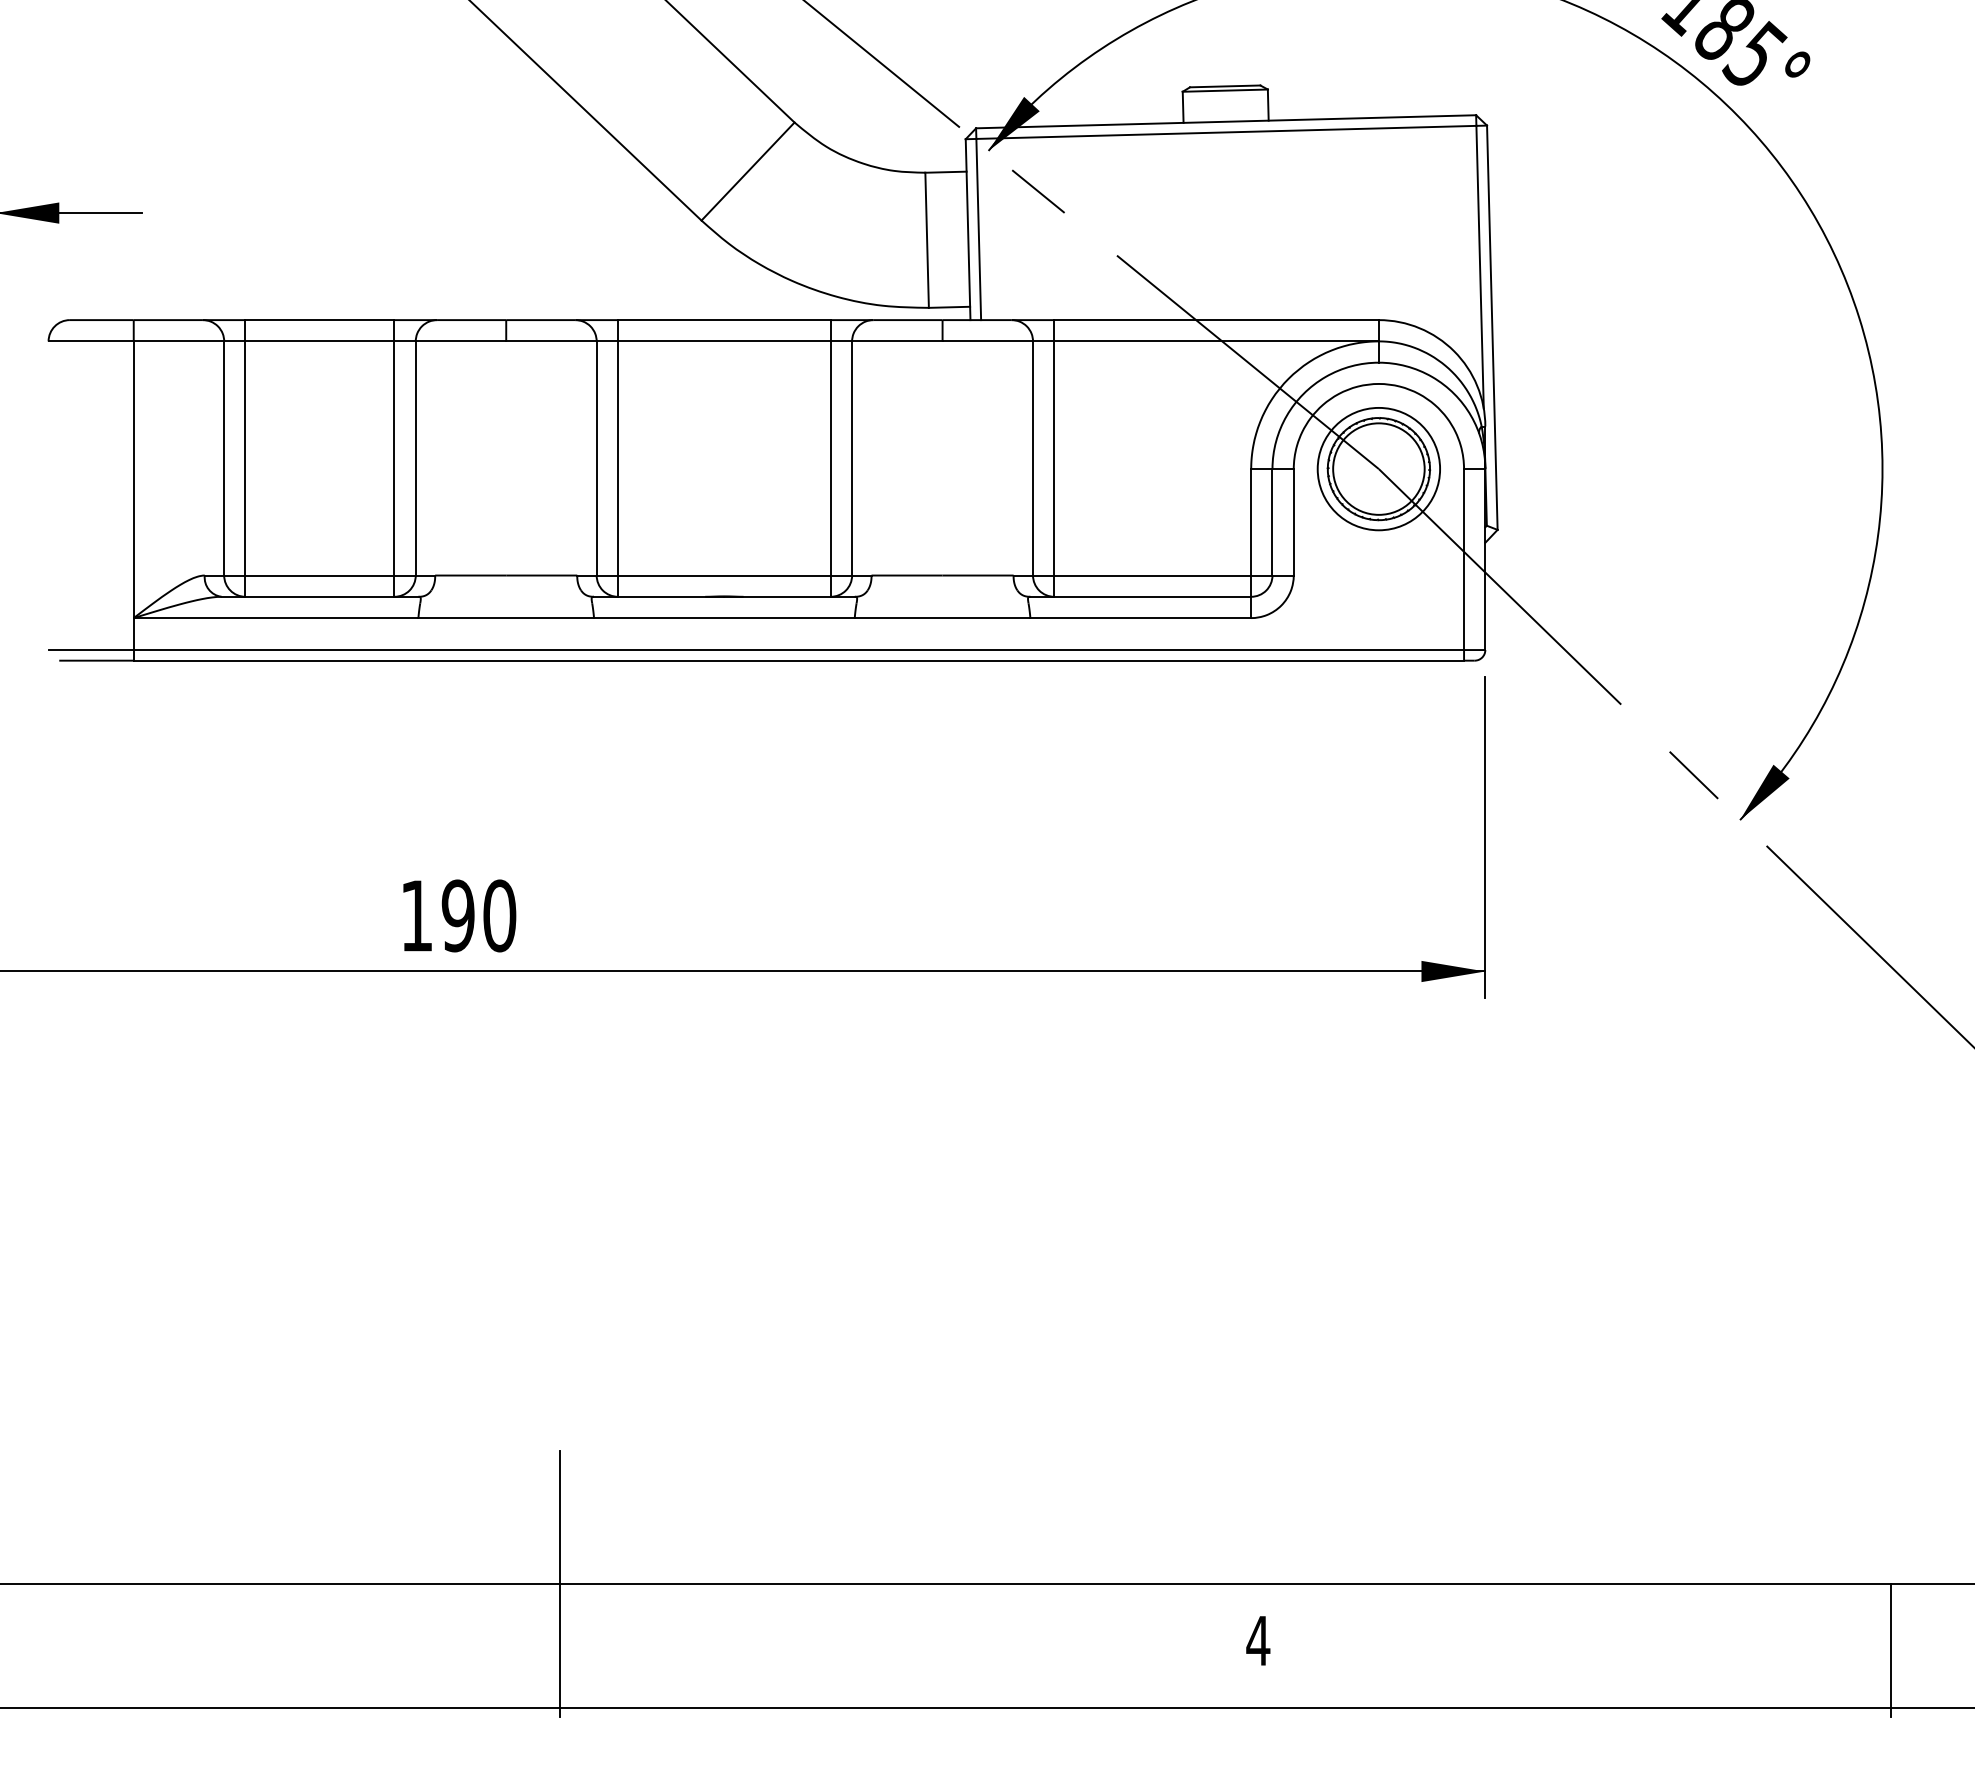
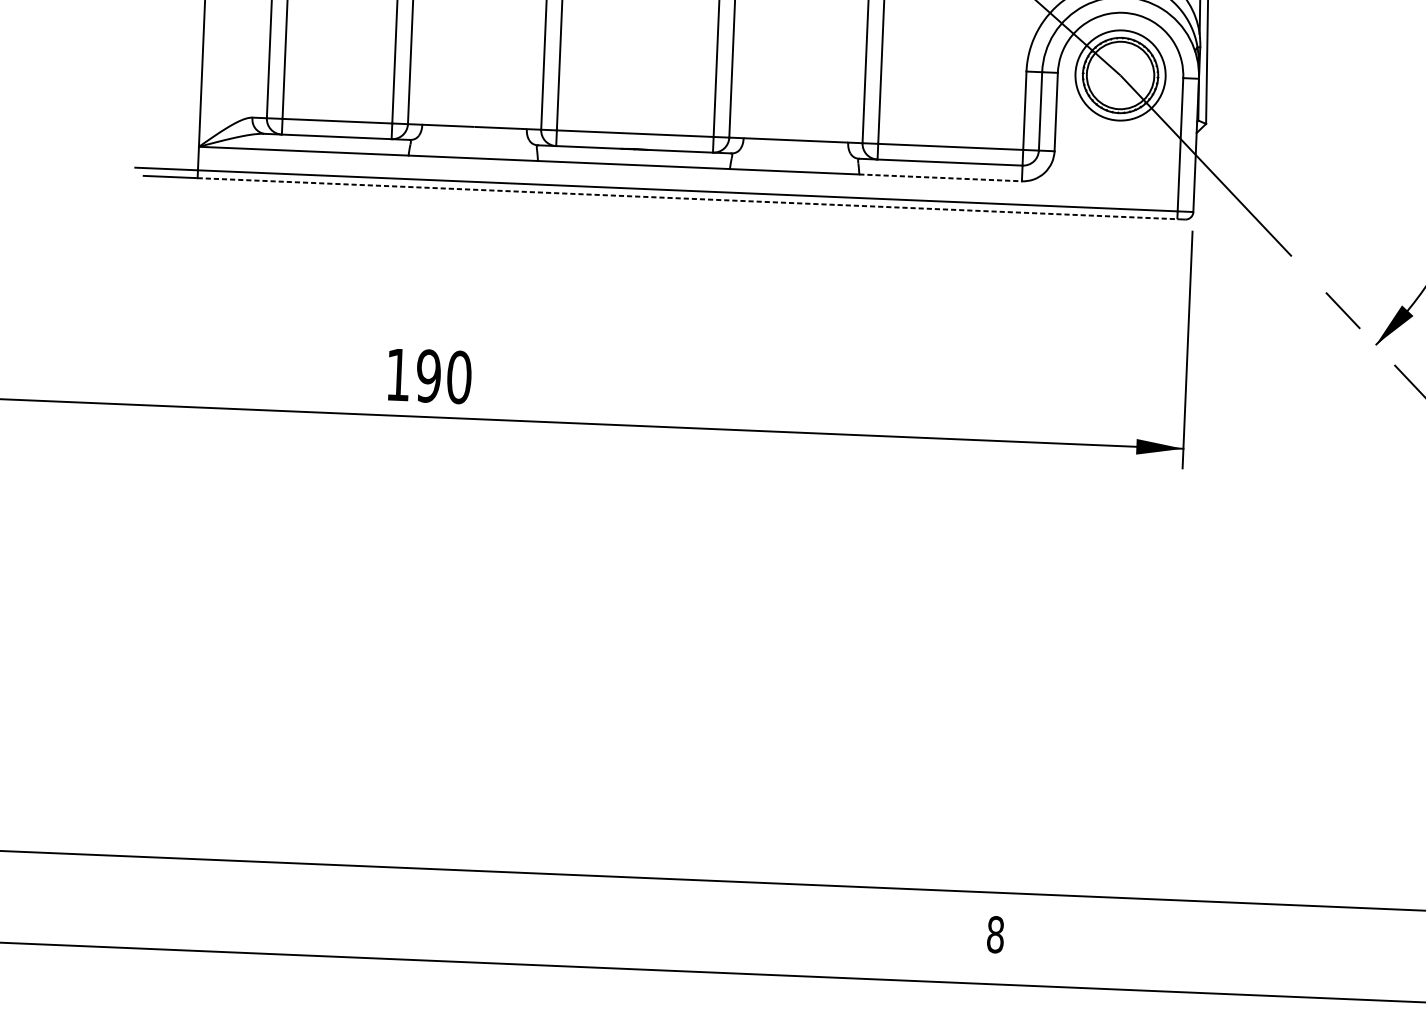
line: (1141, 618) -> (941, 178), solid -> dashed
line: (799, 660) -> (687, 198), solid -> dashed
line: (560, 1583) -> (483, 870), removed
text: (1258, 1640) -> (995, 934), 4 -> 8

